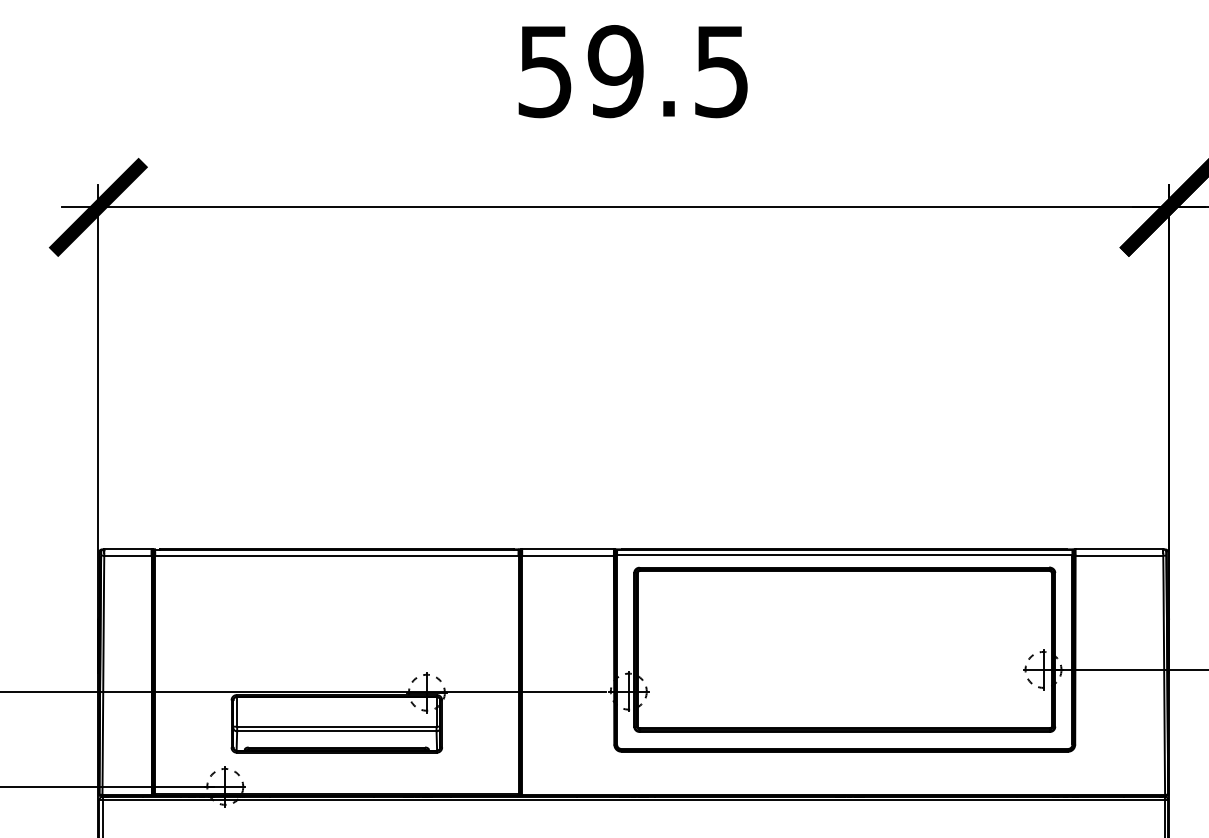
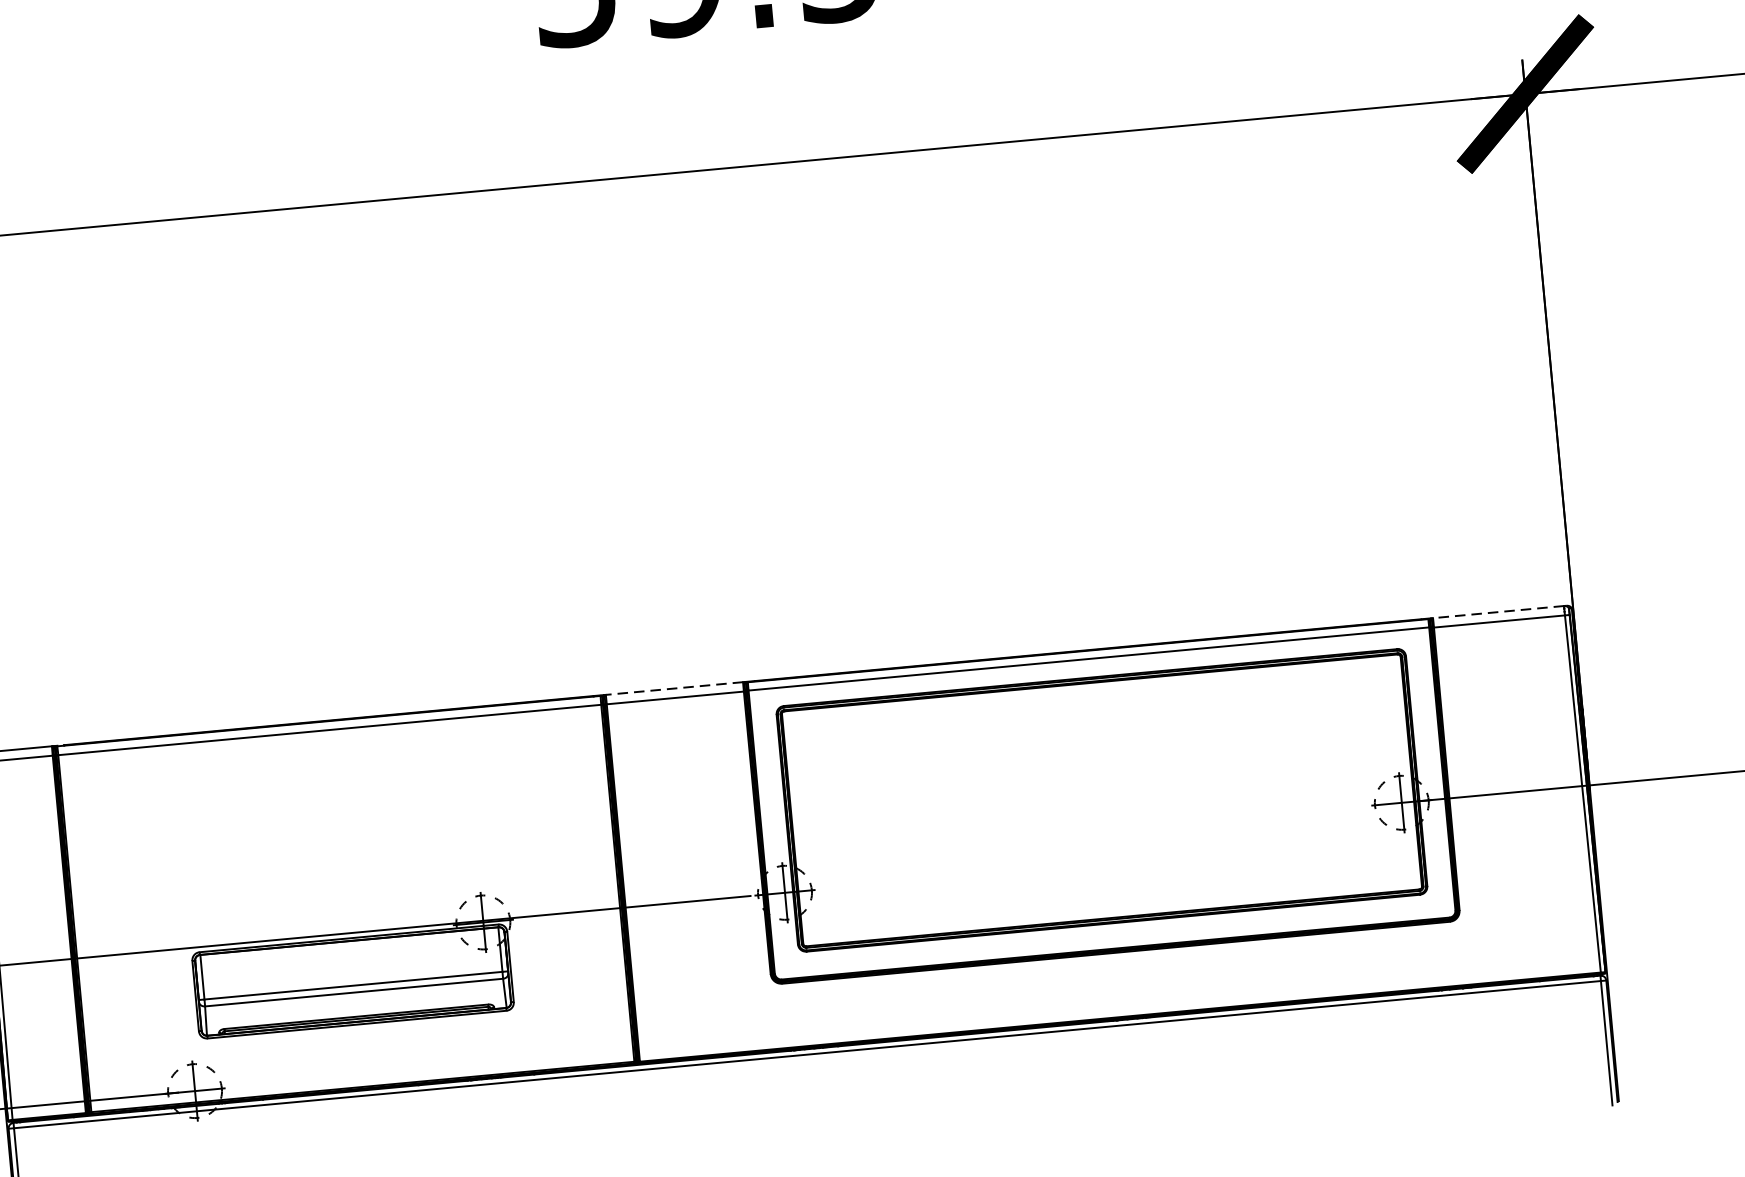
line: (568, 549) -> (675, 688), solid -> dashed
line: (1119, 549) -> (1498, 612), solid -> dashed

